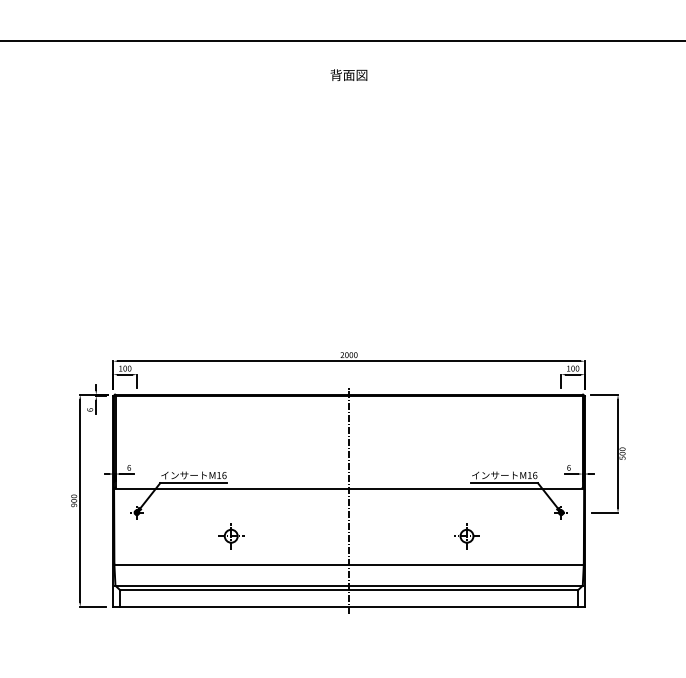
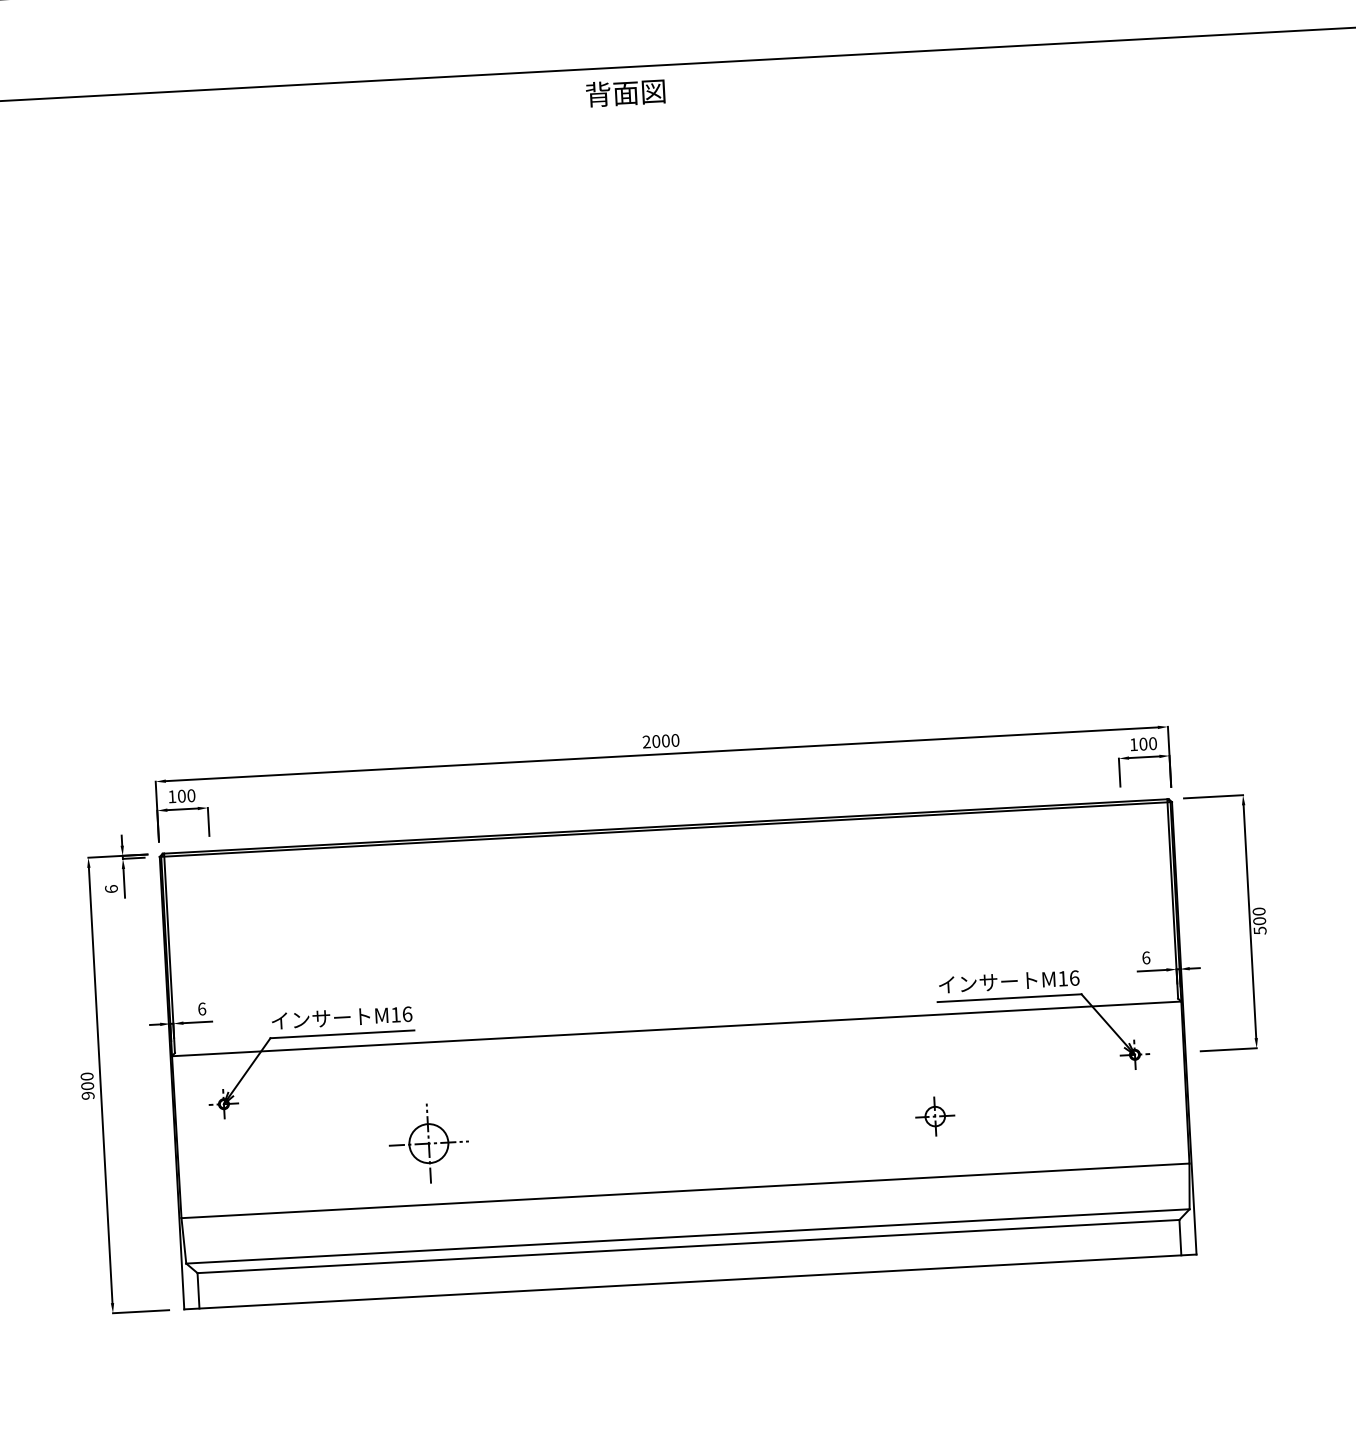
text: (348, 74) -> (624, 91), moved
line: (349, 500) -> (678, 1053), removed
part: (231, 536) -> (429, 1144), size x1.4
part: (466, 536) -> (934, 1117), size x0.7

